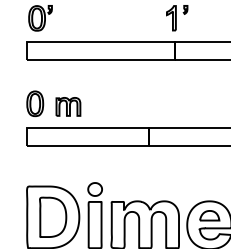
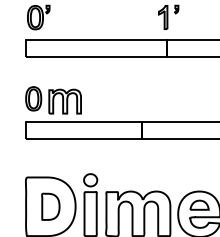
part: (68, 106) -> (65, 101), size x1.4
part: (52, 217) -> (50, 206), size x0.7

